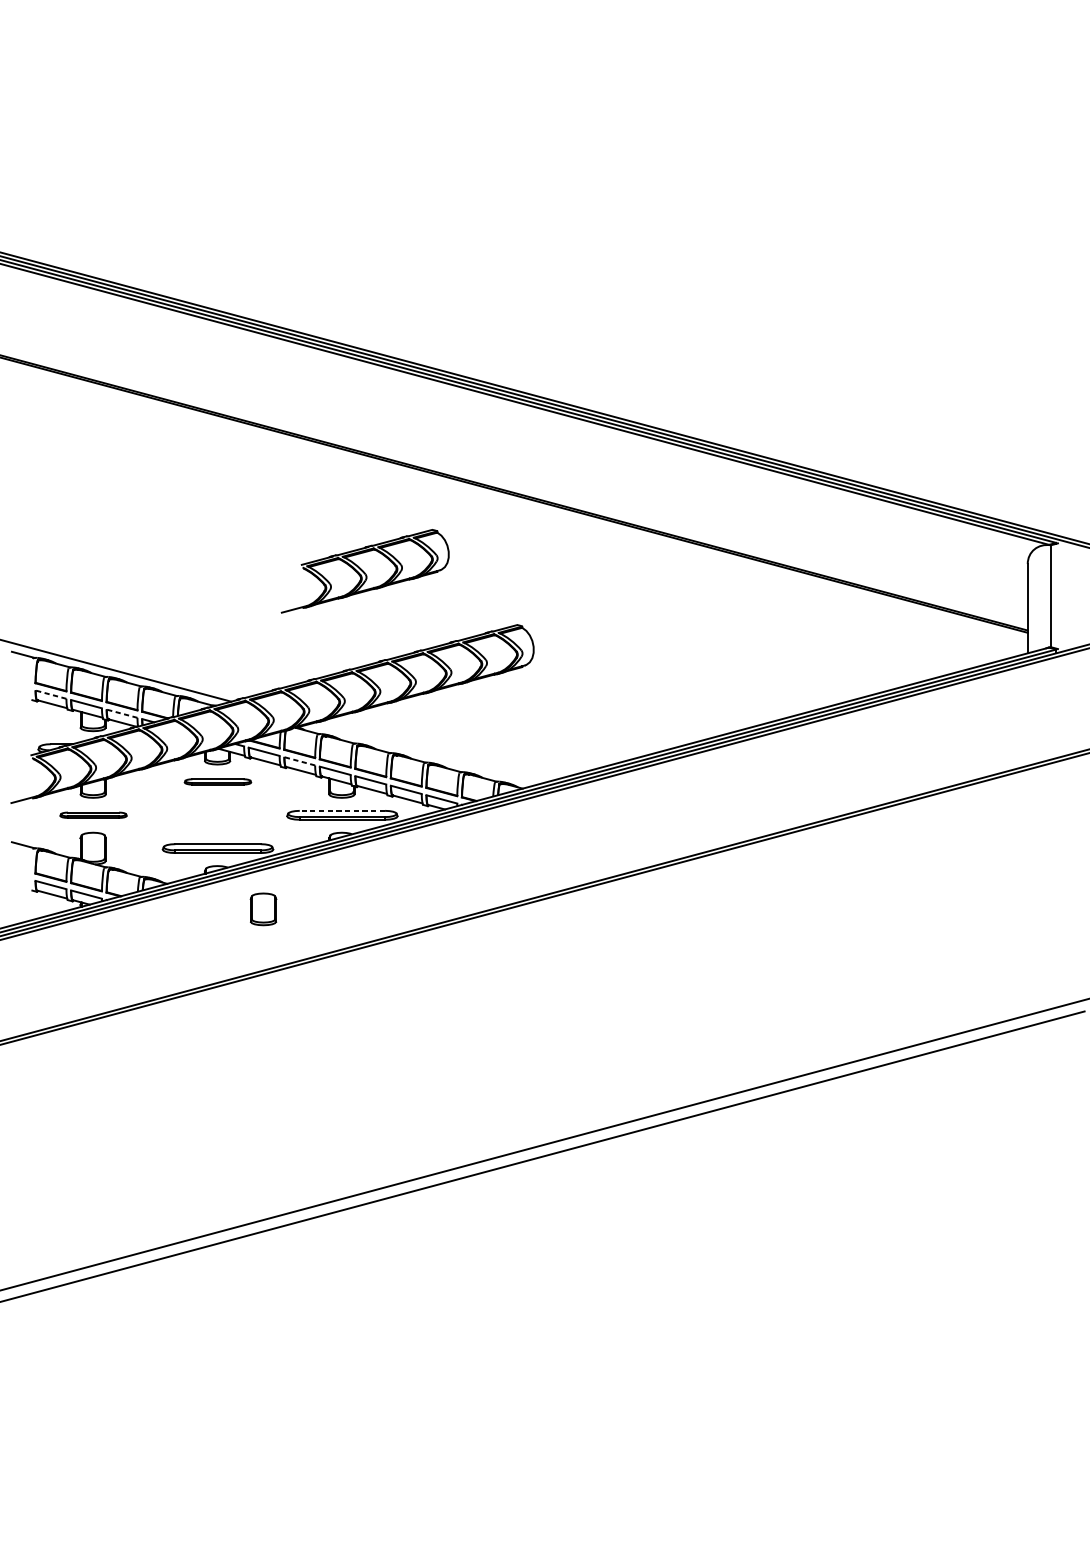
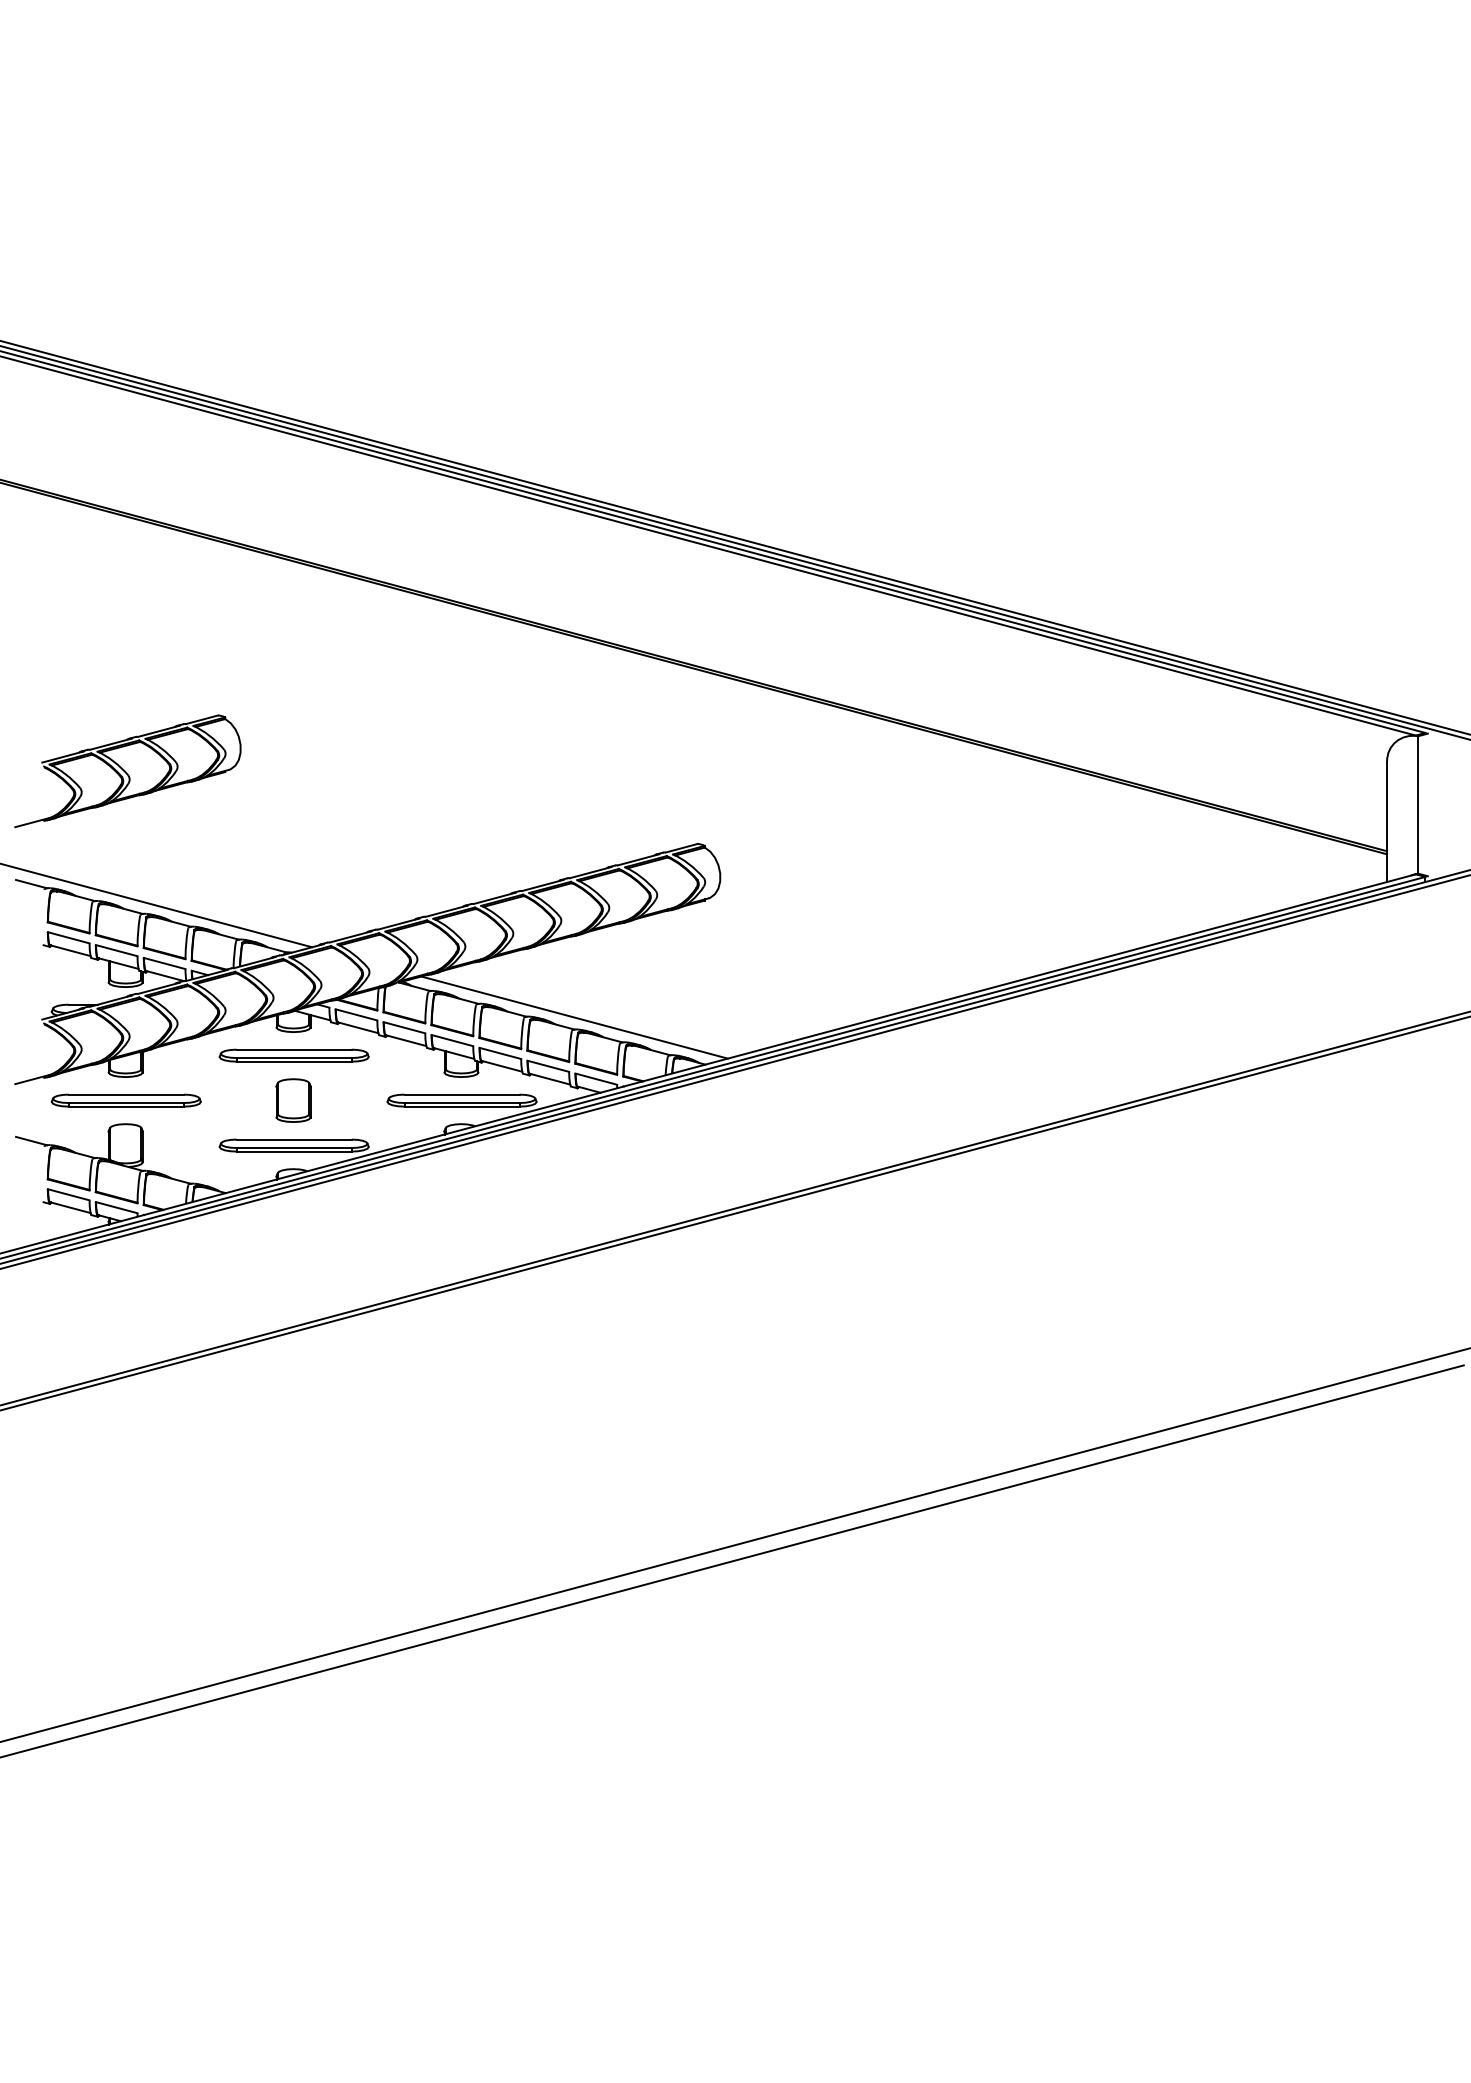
part: (364, 570) -> (127, 770), moved
line: (50, 694) -> (68, 937), dashed -> solid
line: (121, 713) -> (164, 963), dashed -> solid
line: (425, 753) -> (574, 1017), added
line: (299, 761) -> (404, 1027), dashed -> solid
part: (217, 781) -> (293, 1055), size x1.67
line: (342, 810) -> (462, 1094), dashed -> solid
part: (93, 815) -> (125, 1100), size x1.67
part: (263, 909) -> (293, 1100), moved

